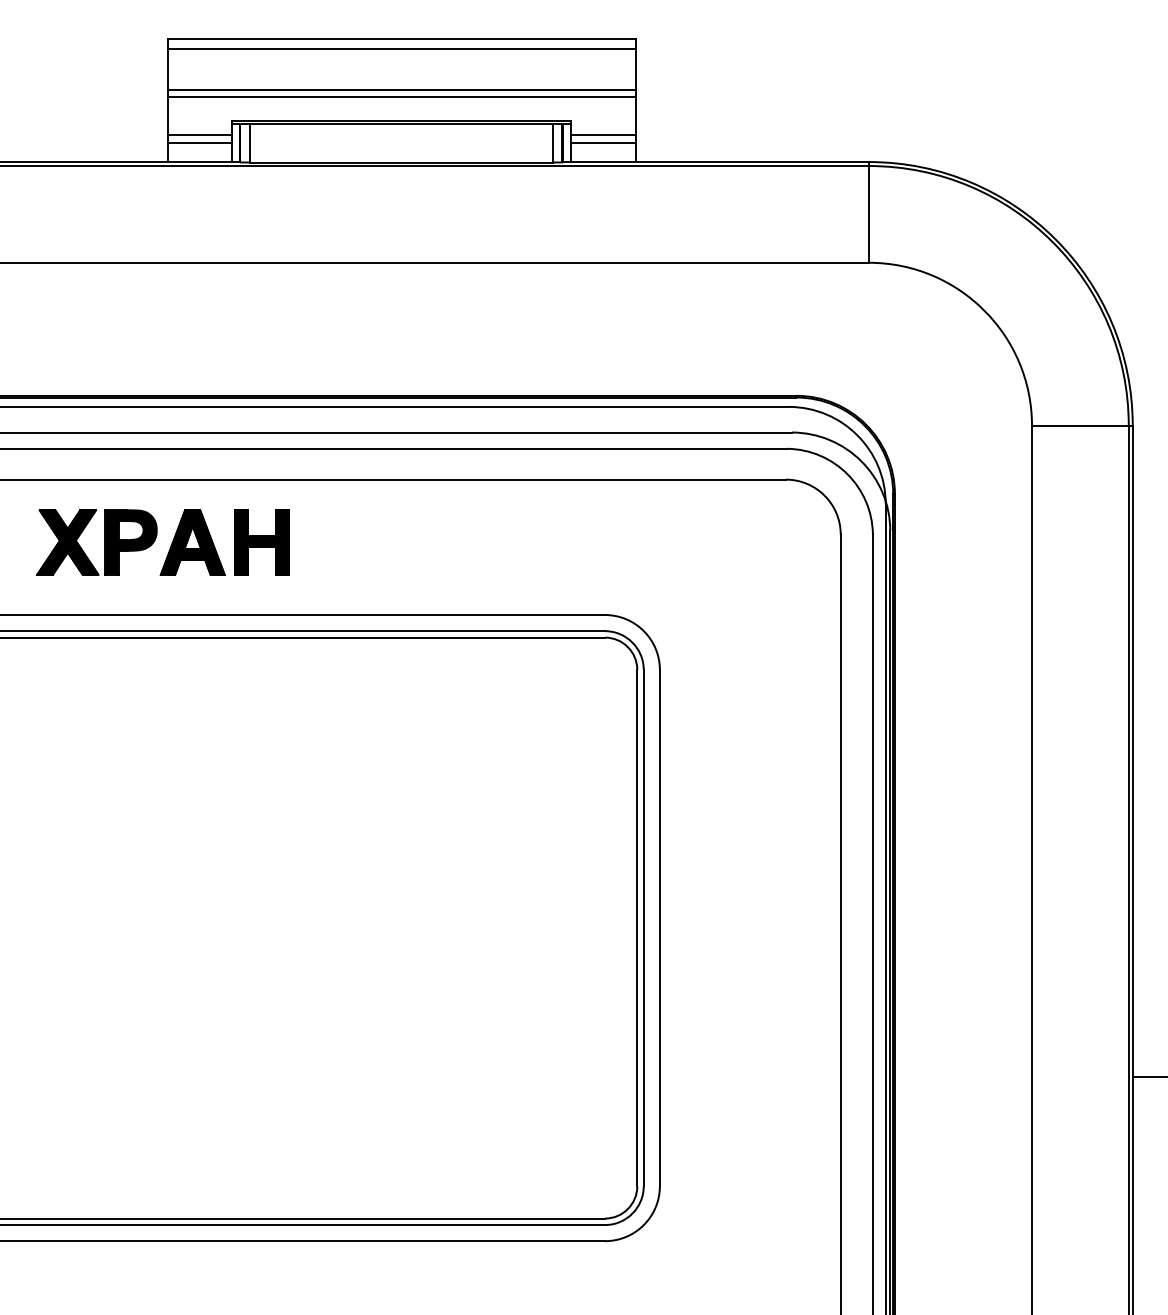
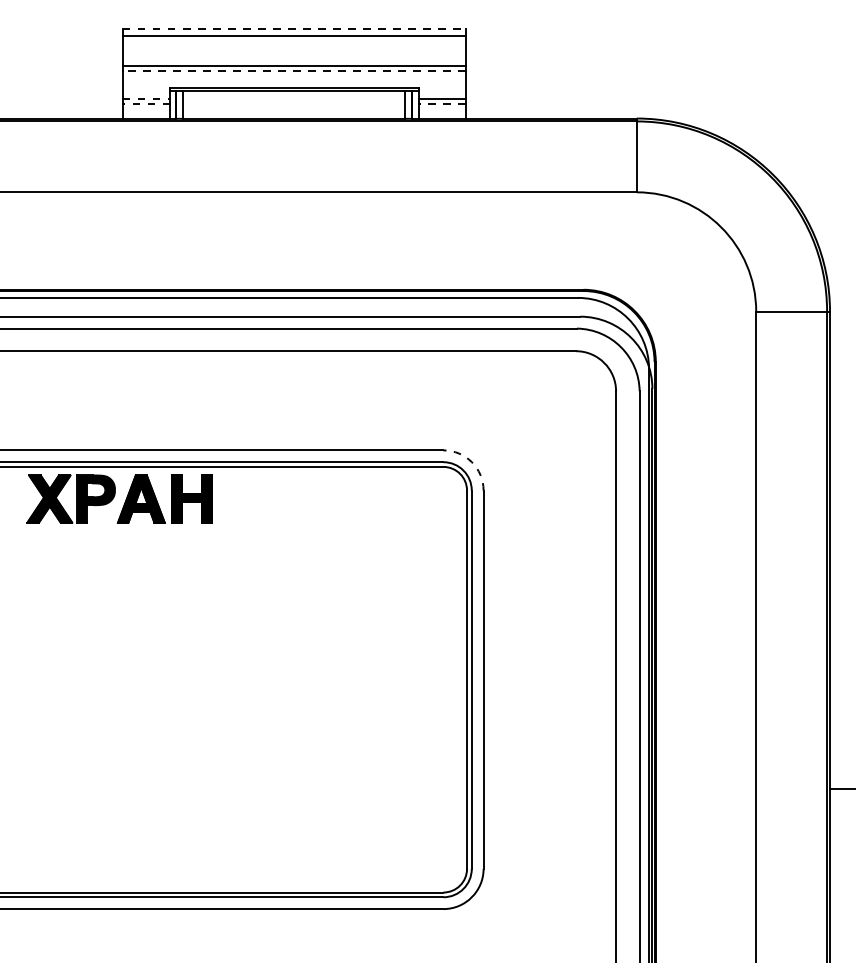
line: (401, 39) -> (294, 28), solid -> dashed
line: (401, 97) -> (294, 71), solid -> dashed
line: (200, 135) -> (147, 99), solid -> dashed
line: (199, 142) -> (146, 104), solid -> dashed
line: (602, 142) -> (441, 104), solid -> dashed
part: (156, 538) -> (114, 496), moved
arc: (643, 631) -> (471, 462), solid -> dashed

